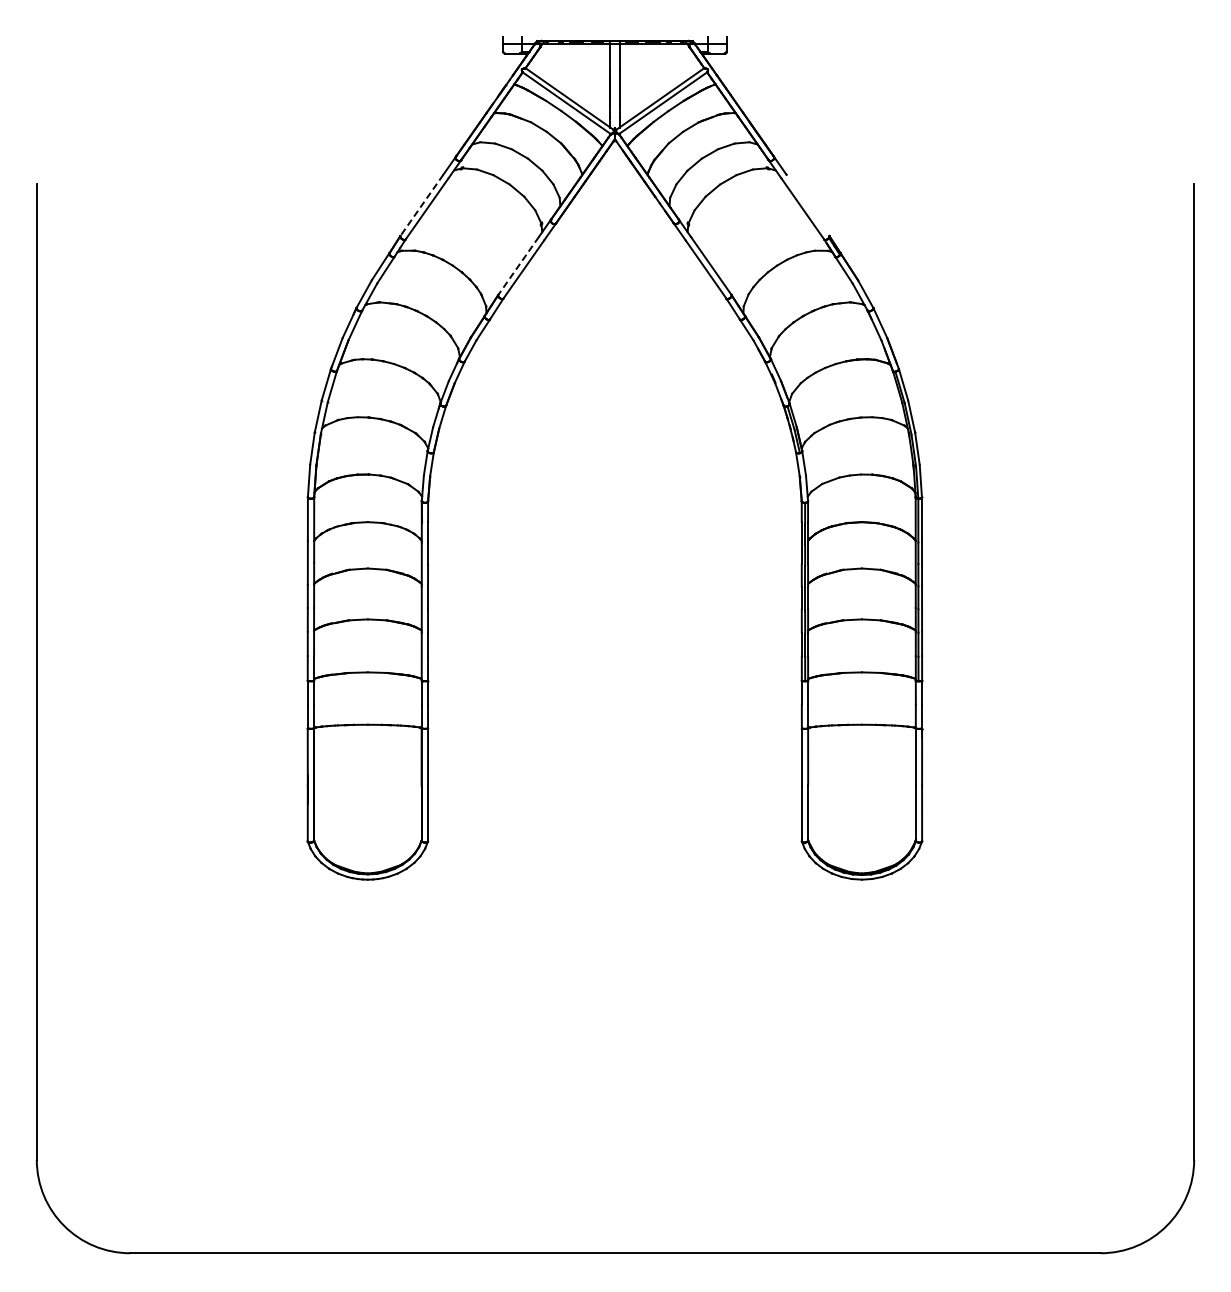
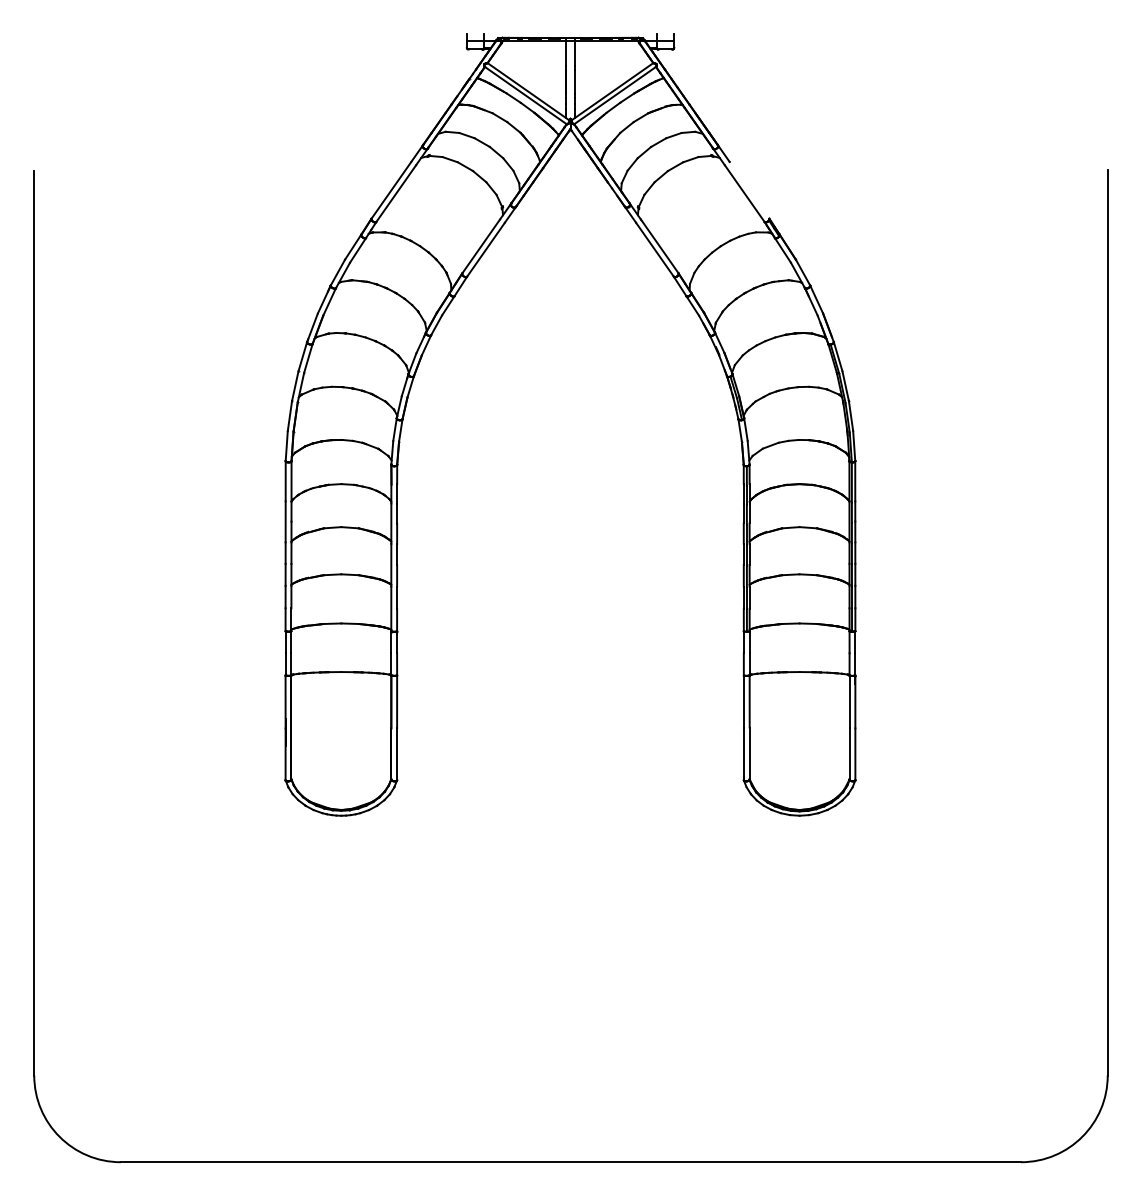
line: (421, 205) -> (391, 190), dashed -> solid
line: (518, 266) -> (481, 247), dashed -> solid

